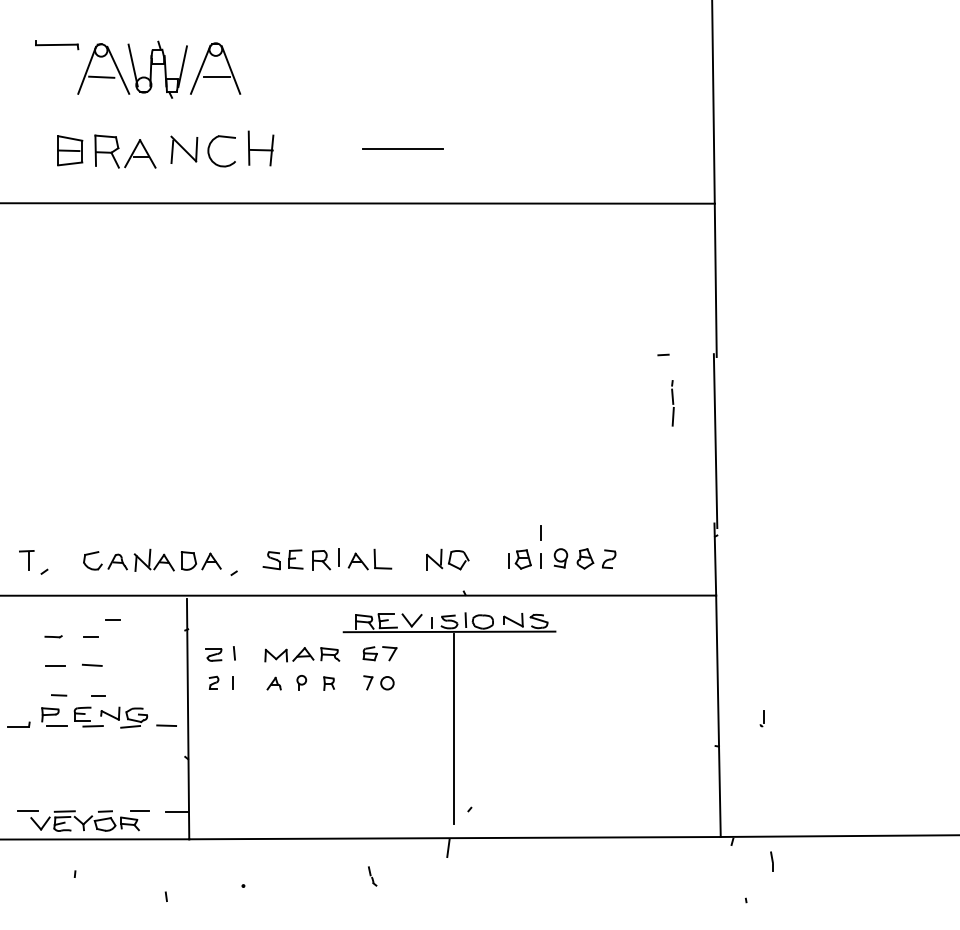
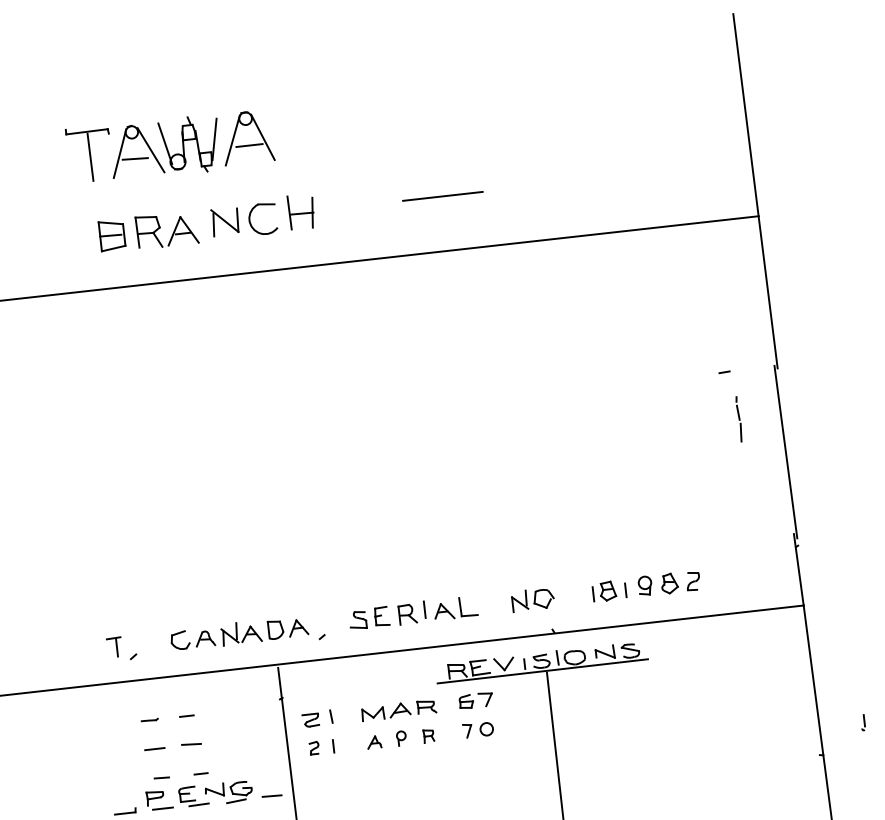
line: (57, 70) -> (90, 157), added
line: (540, 532) -> (622, 562), removed
line: (112, 619) -> (206, 696), removed

